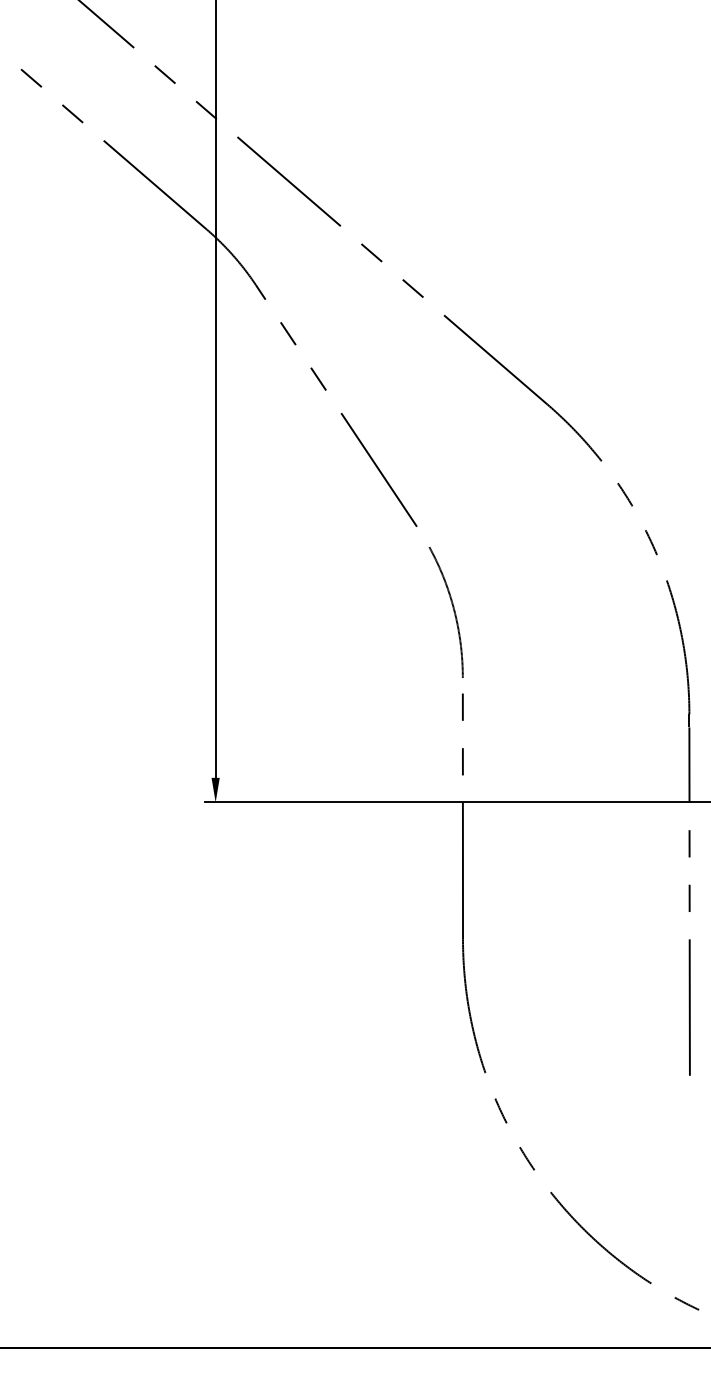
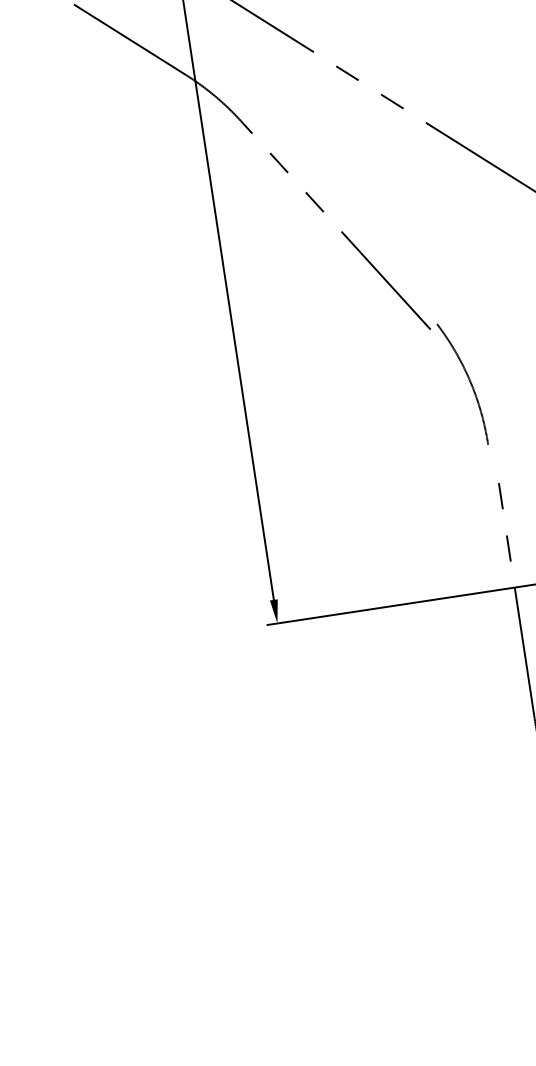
arc: (453, 612) -> (469, 383), moved

